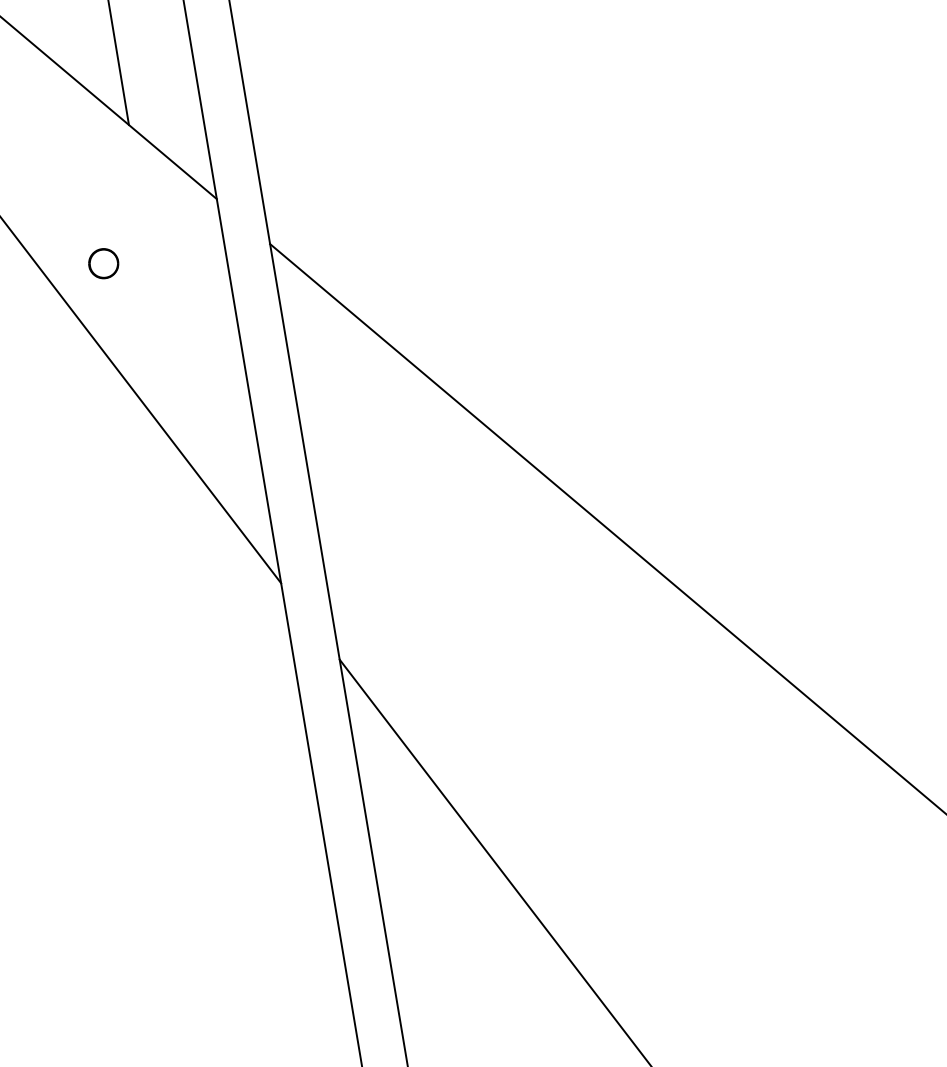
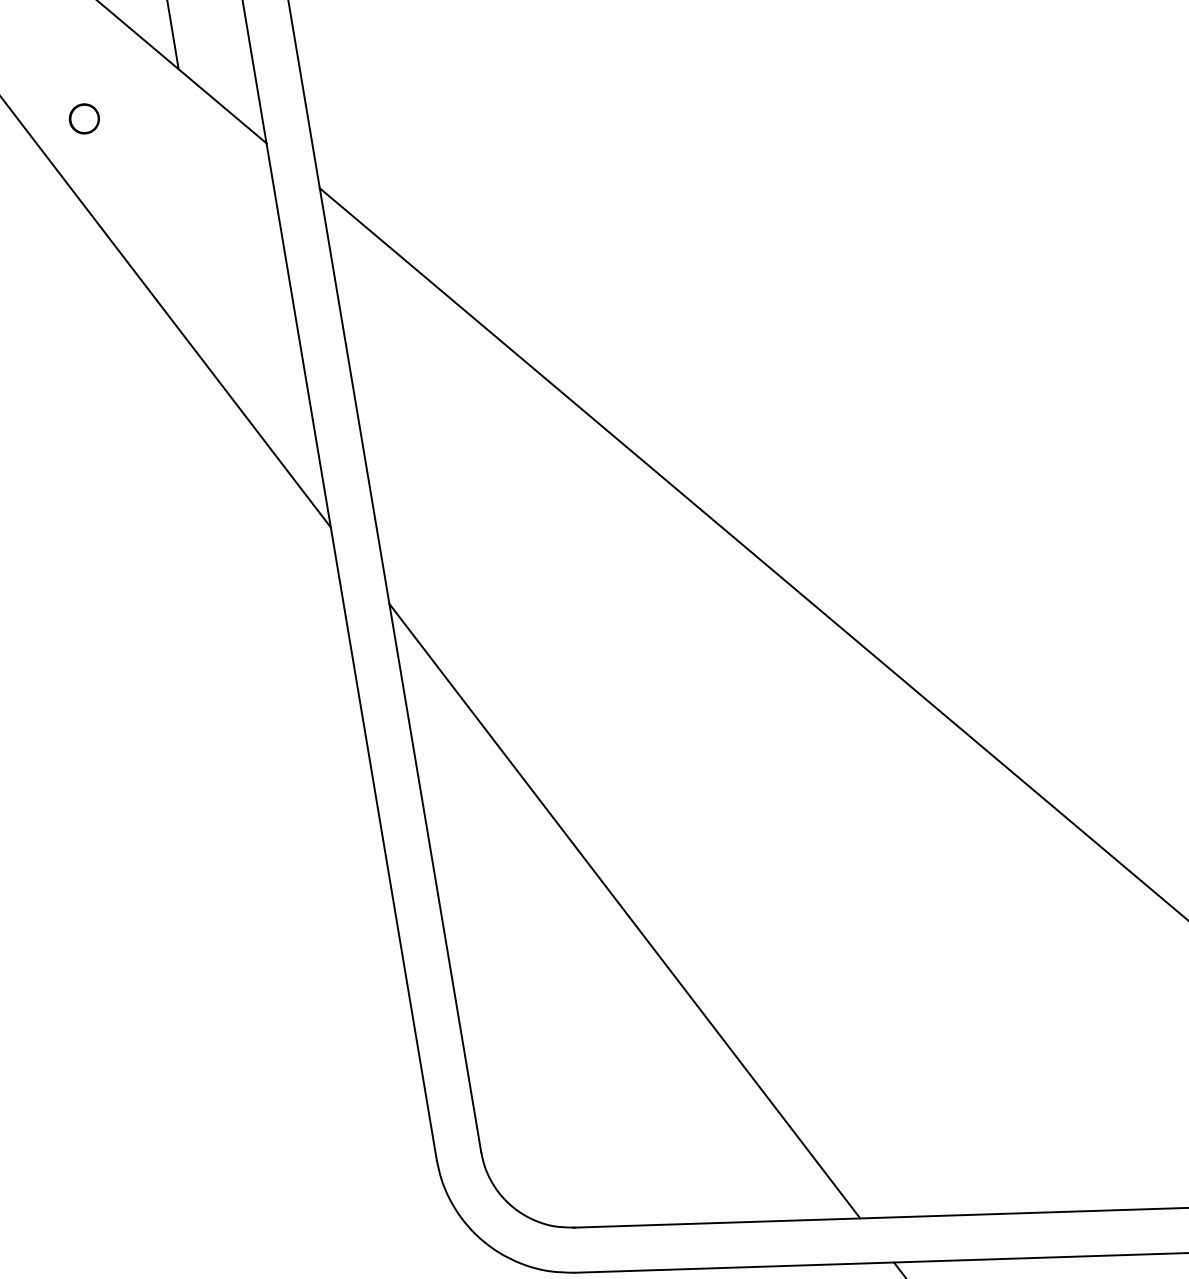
part: (102, 263) -> (83, 118), moved

